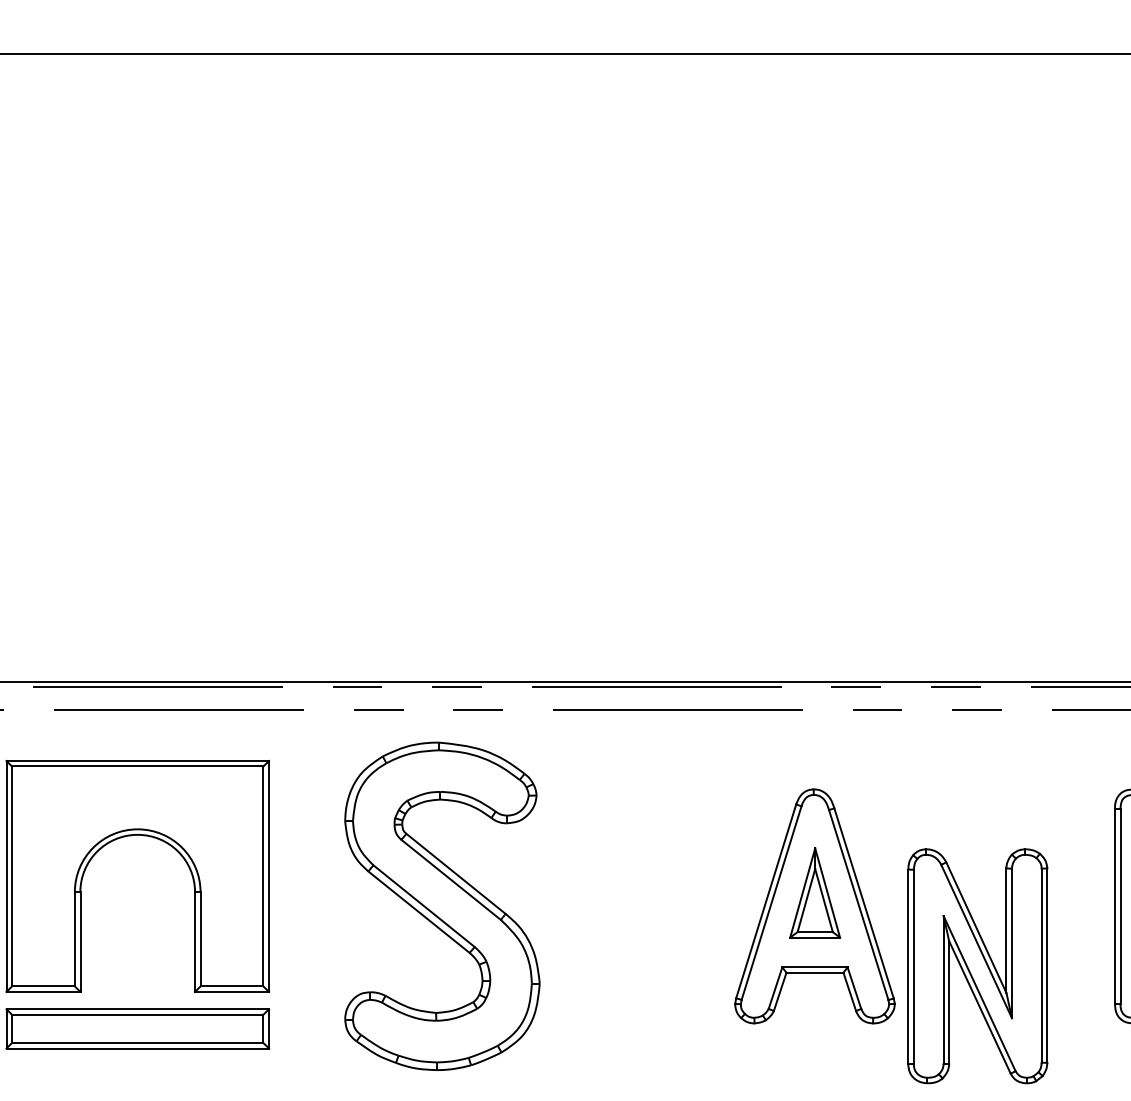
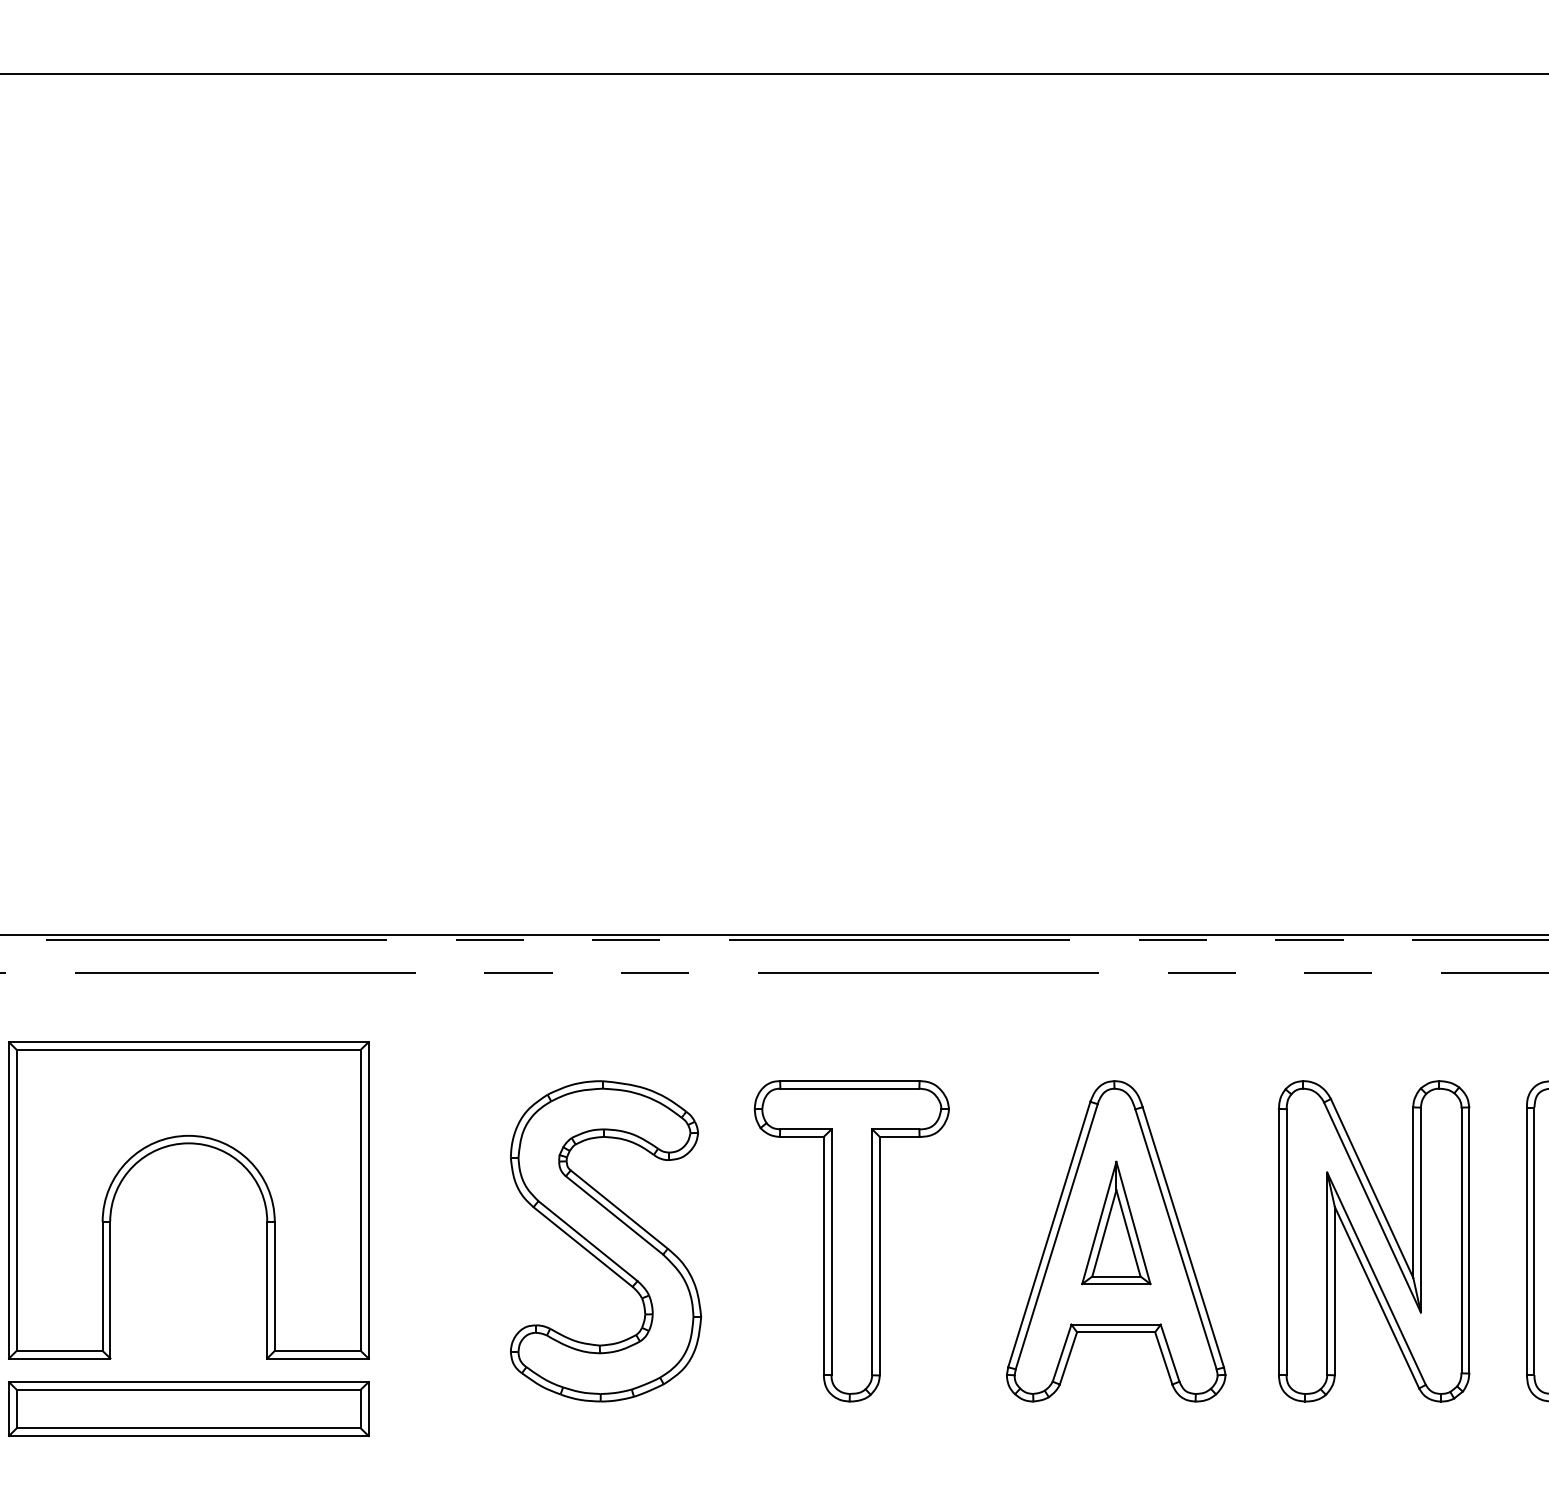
part: (442, 906) -> (605, 1241), size x0.71
part: (621, 906) -> (851, 1241), added
part: (978, 966) -> (1374, 1241), moved

